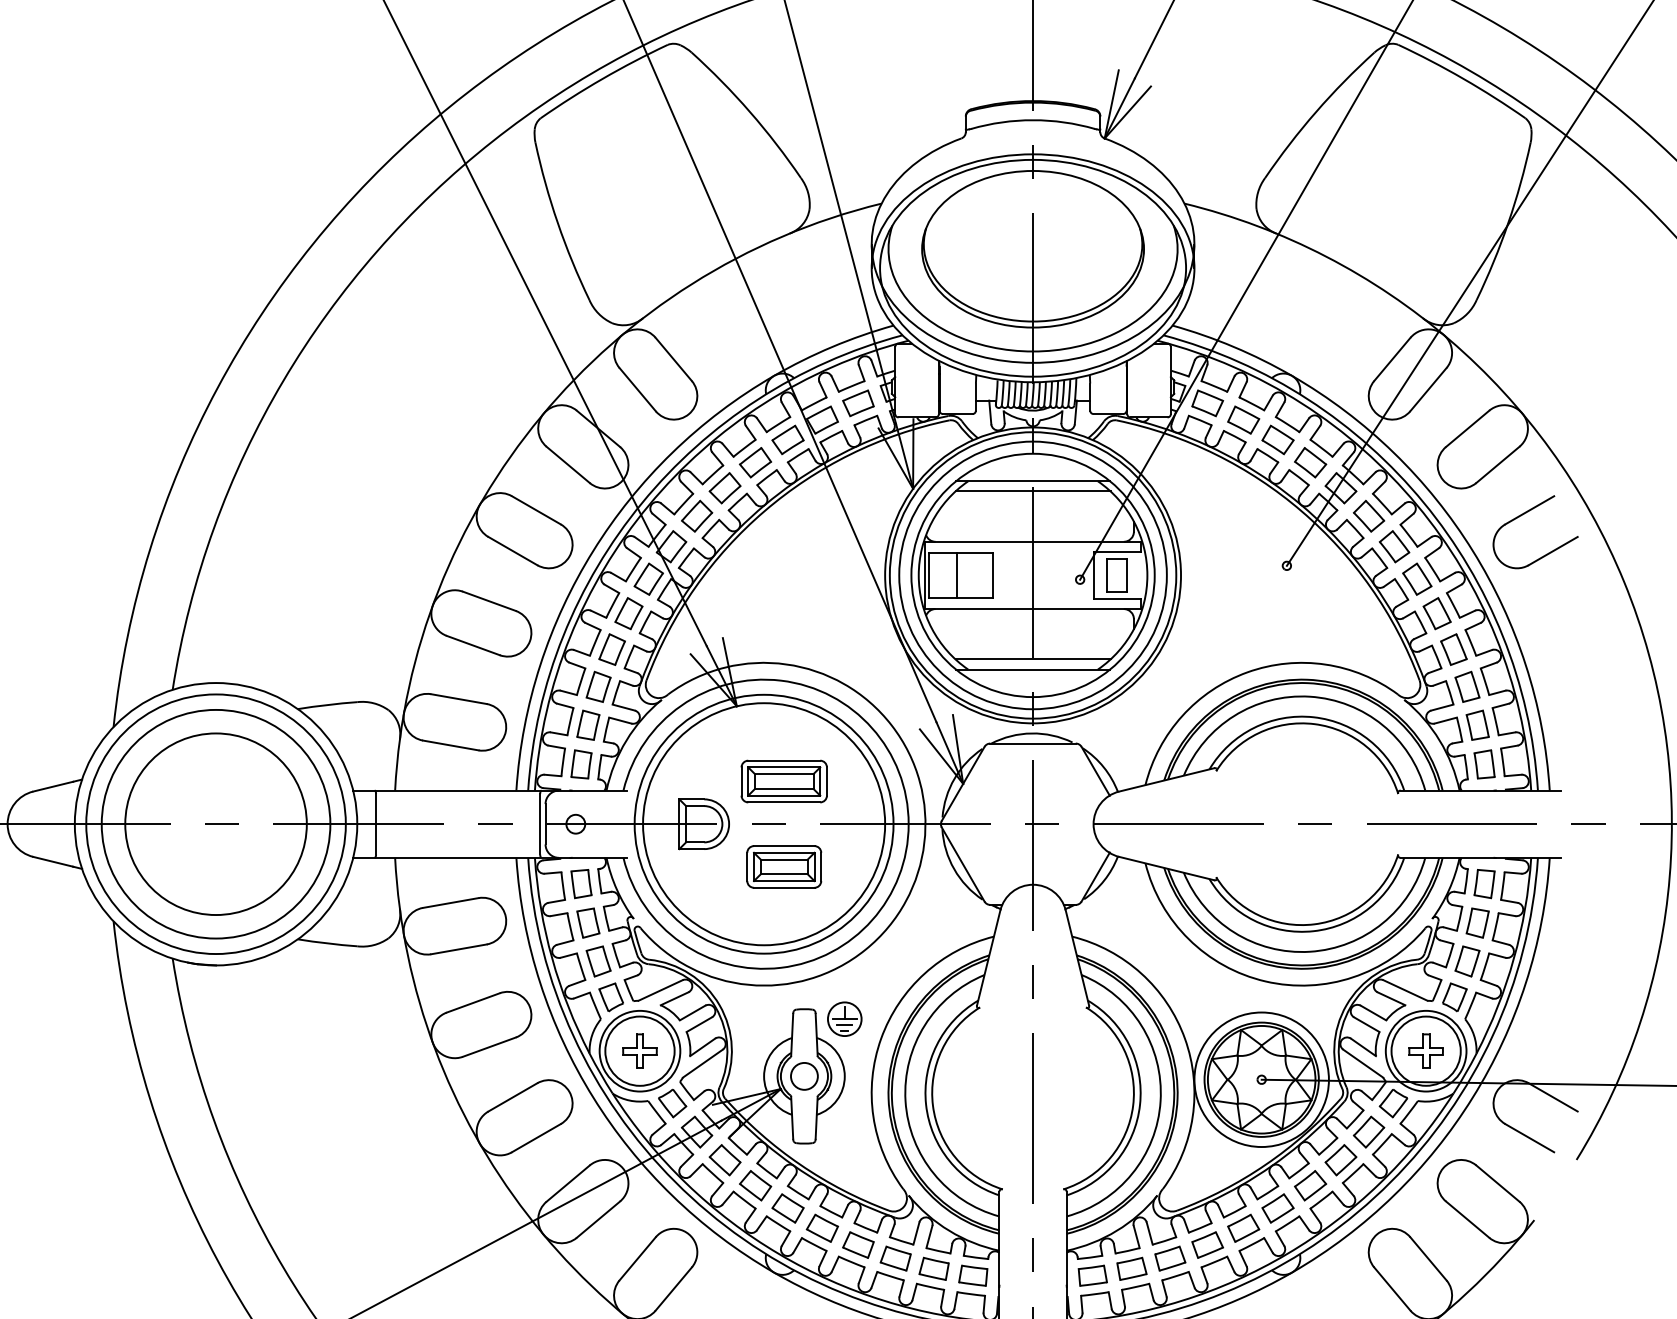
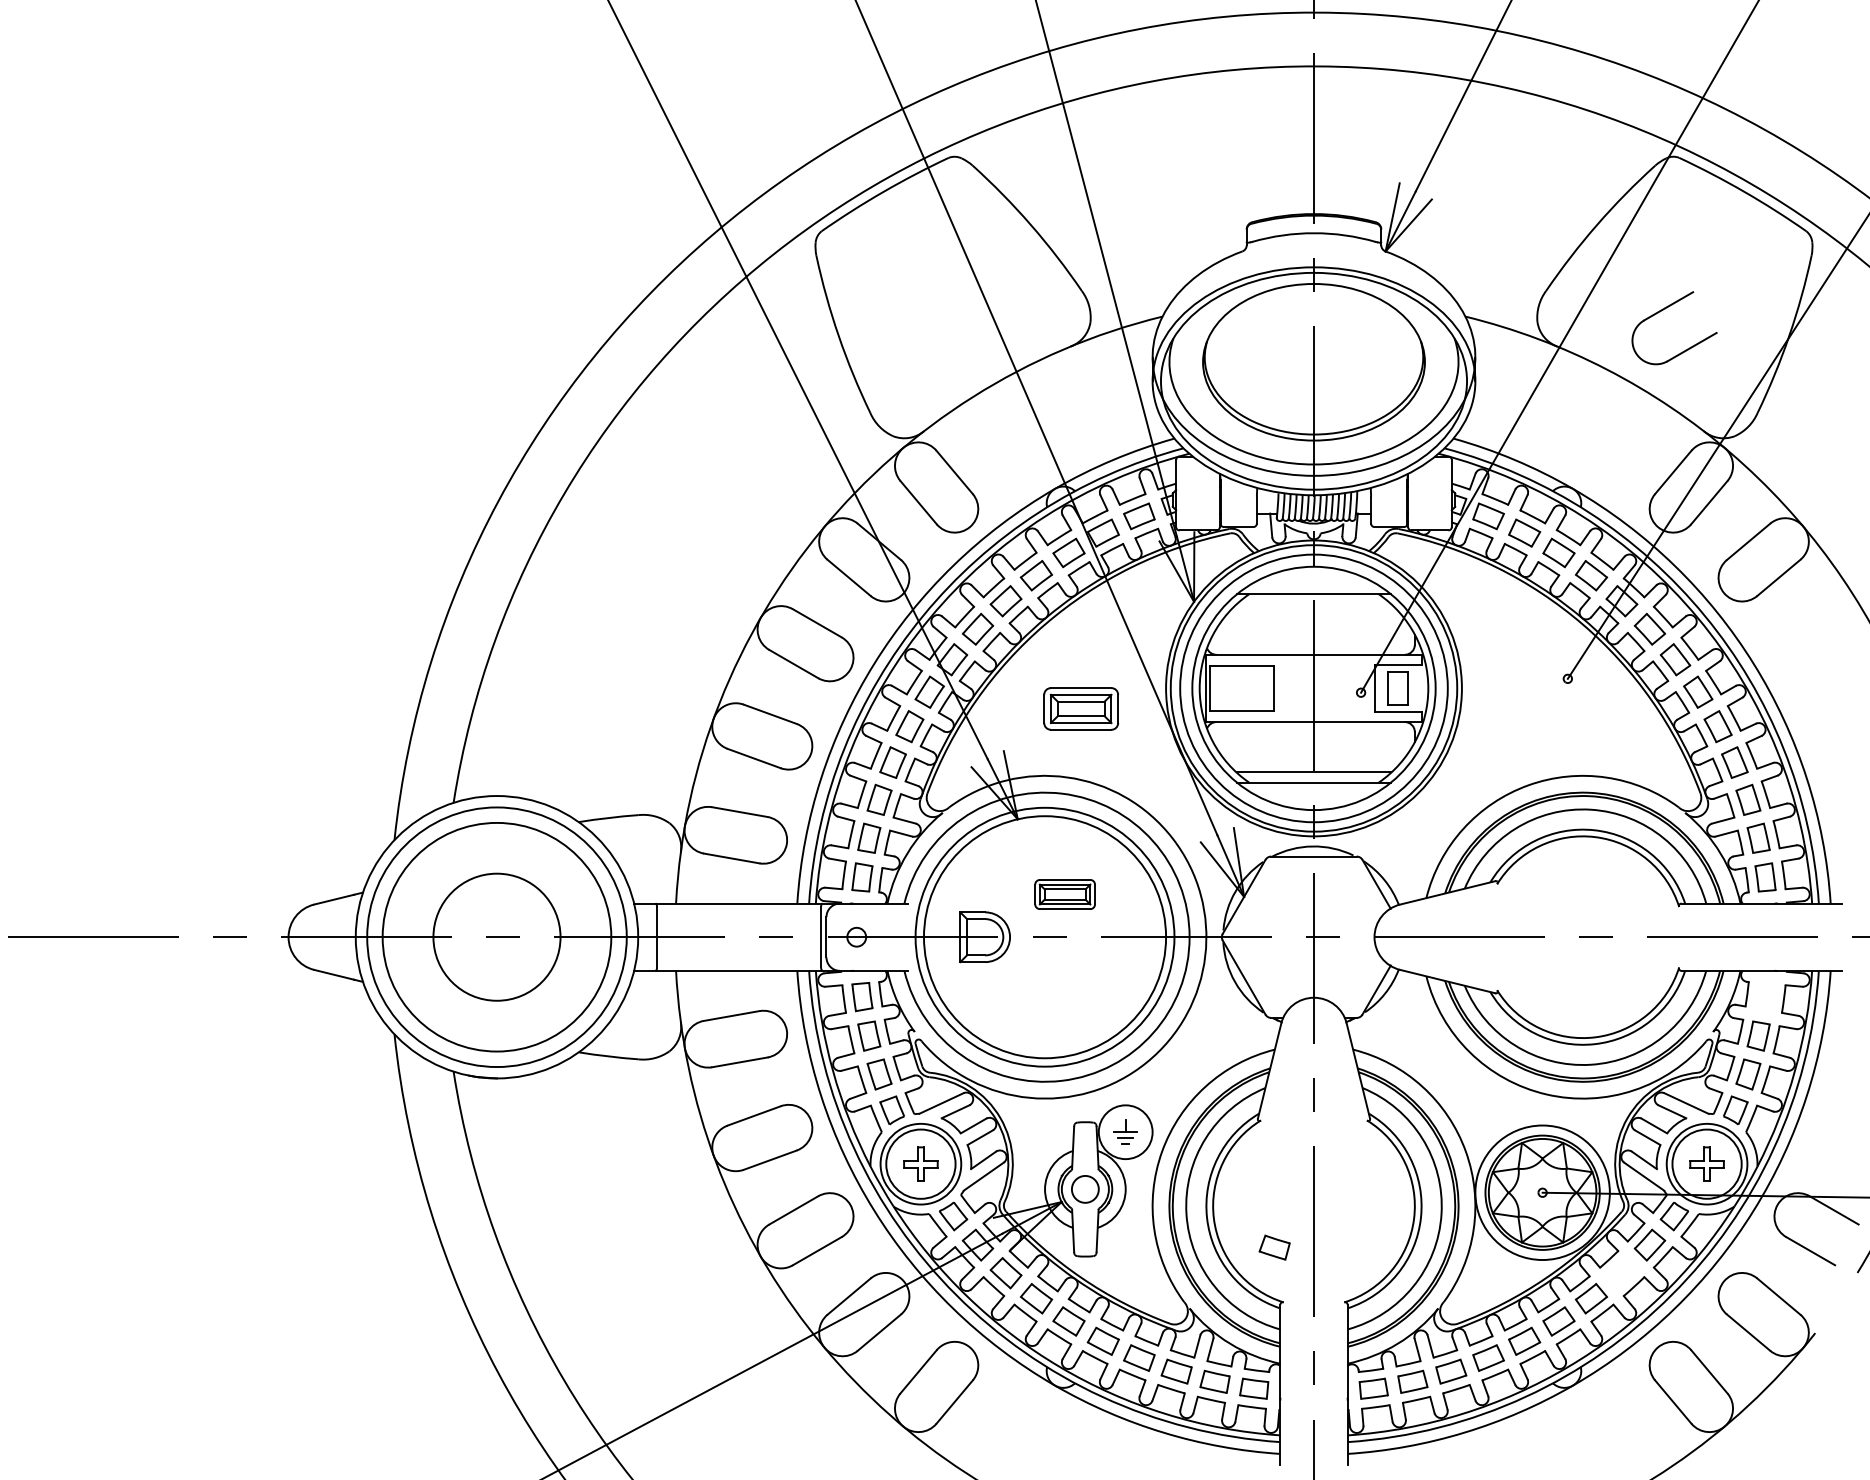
line: (1032, 491) -> (1313, 604), removed
part: (1526, 513) -> (1665, 309), moved
line: (956, 575) -> (1237, 688), removed
part: (783, 781) -> (1064, 894), size x0.7
circle: (215, 824) -> (496, 937), size x0.7
part: (783, 866) -> (1080, 708), moved
part: (1484, 884) -> (1765, 997), removed
circle: (844, 1019) -> (1125, 1132), size x1.6
part: (993, 1134) -> (1274, 1247), added
part: (1340, 1160) -> (1621, 1273), removed

